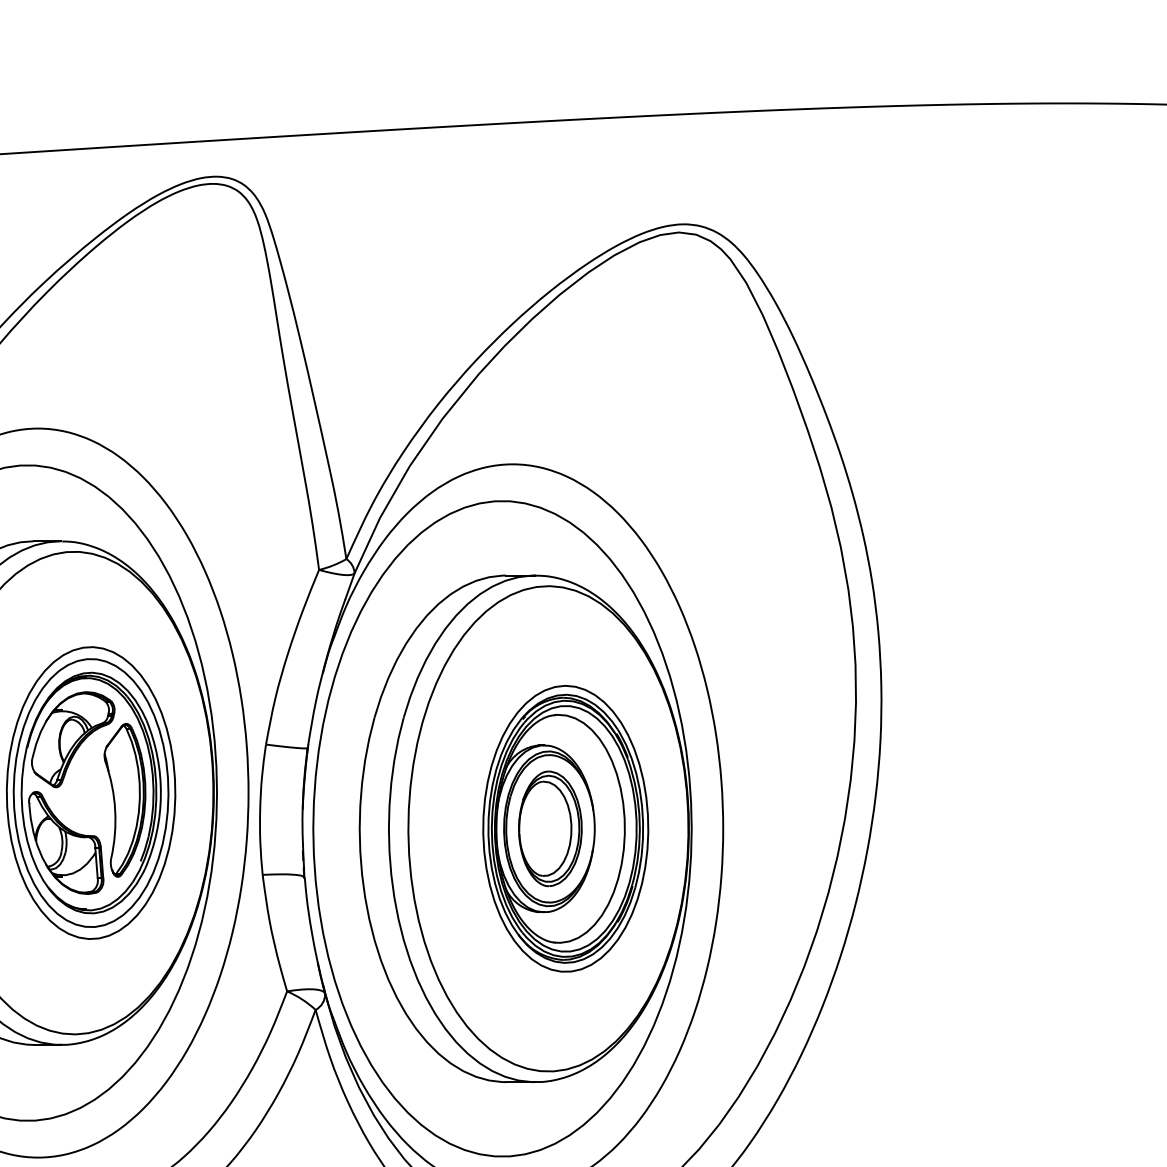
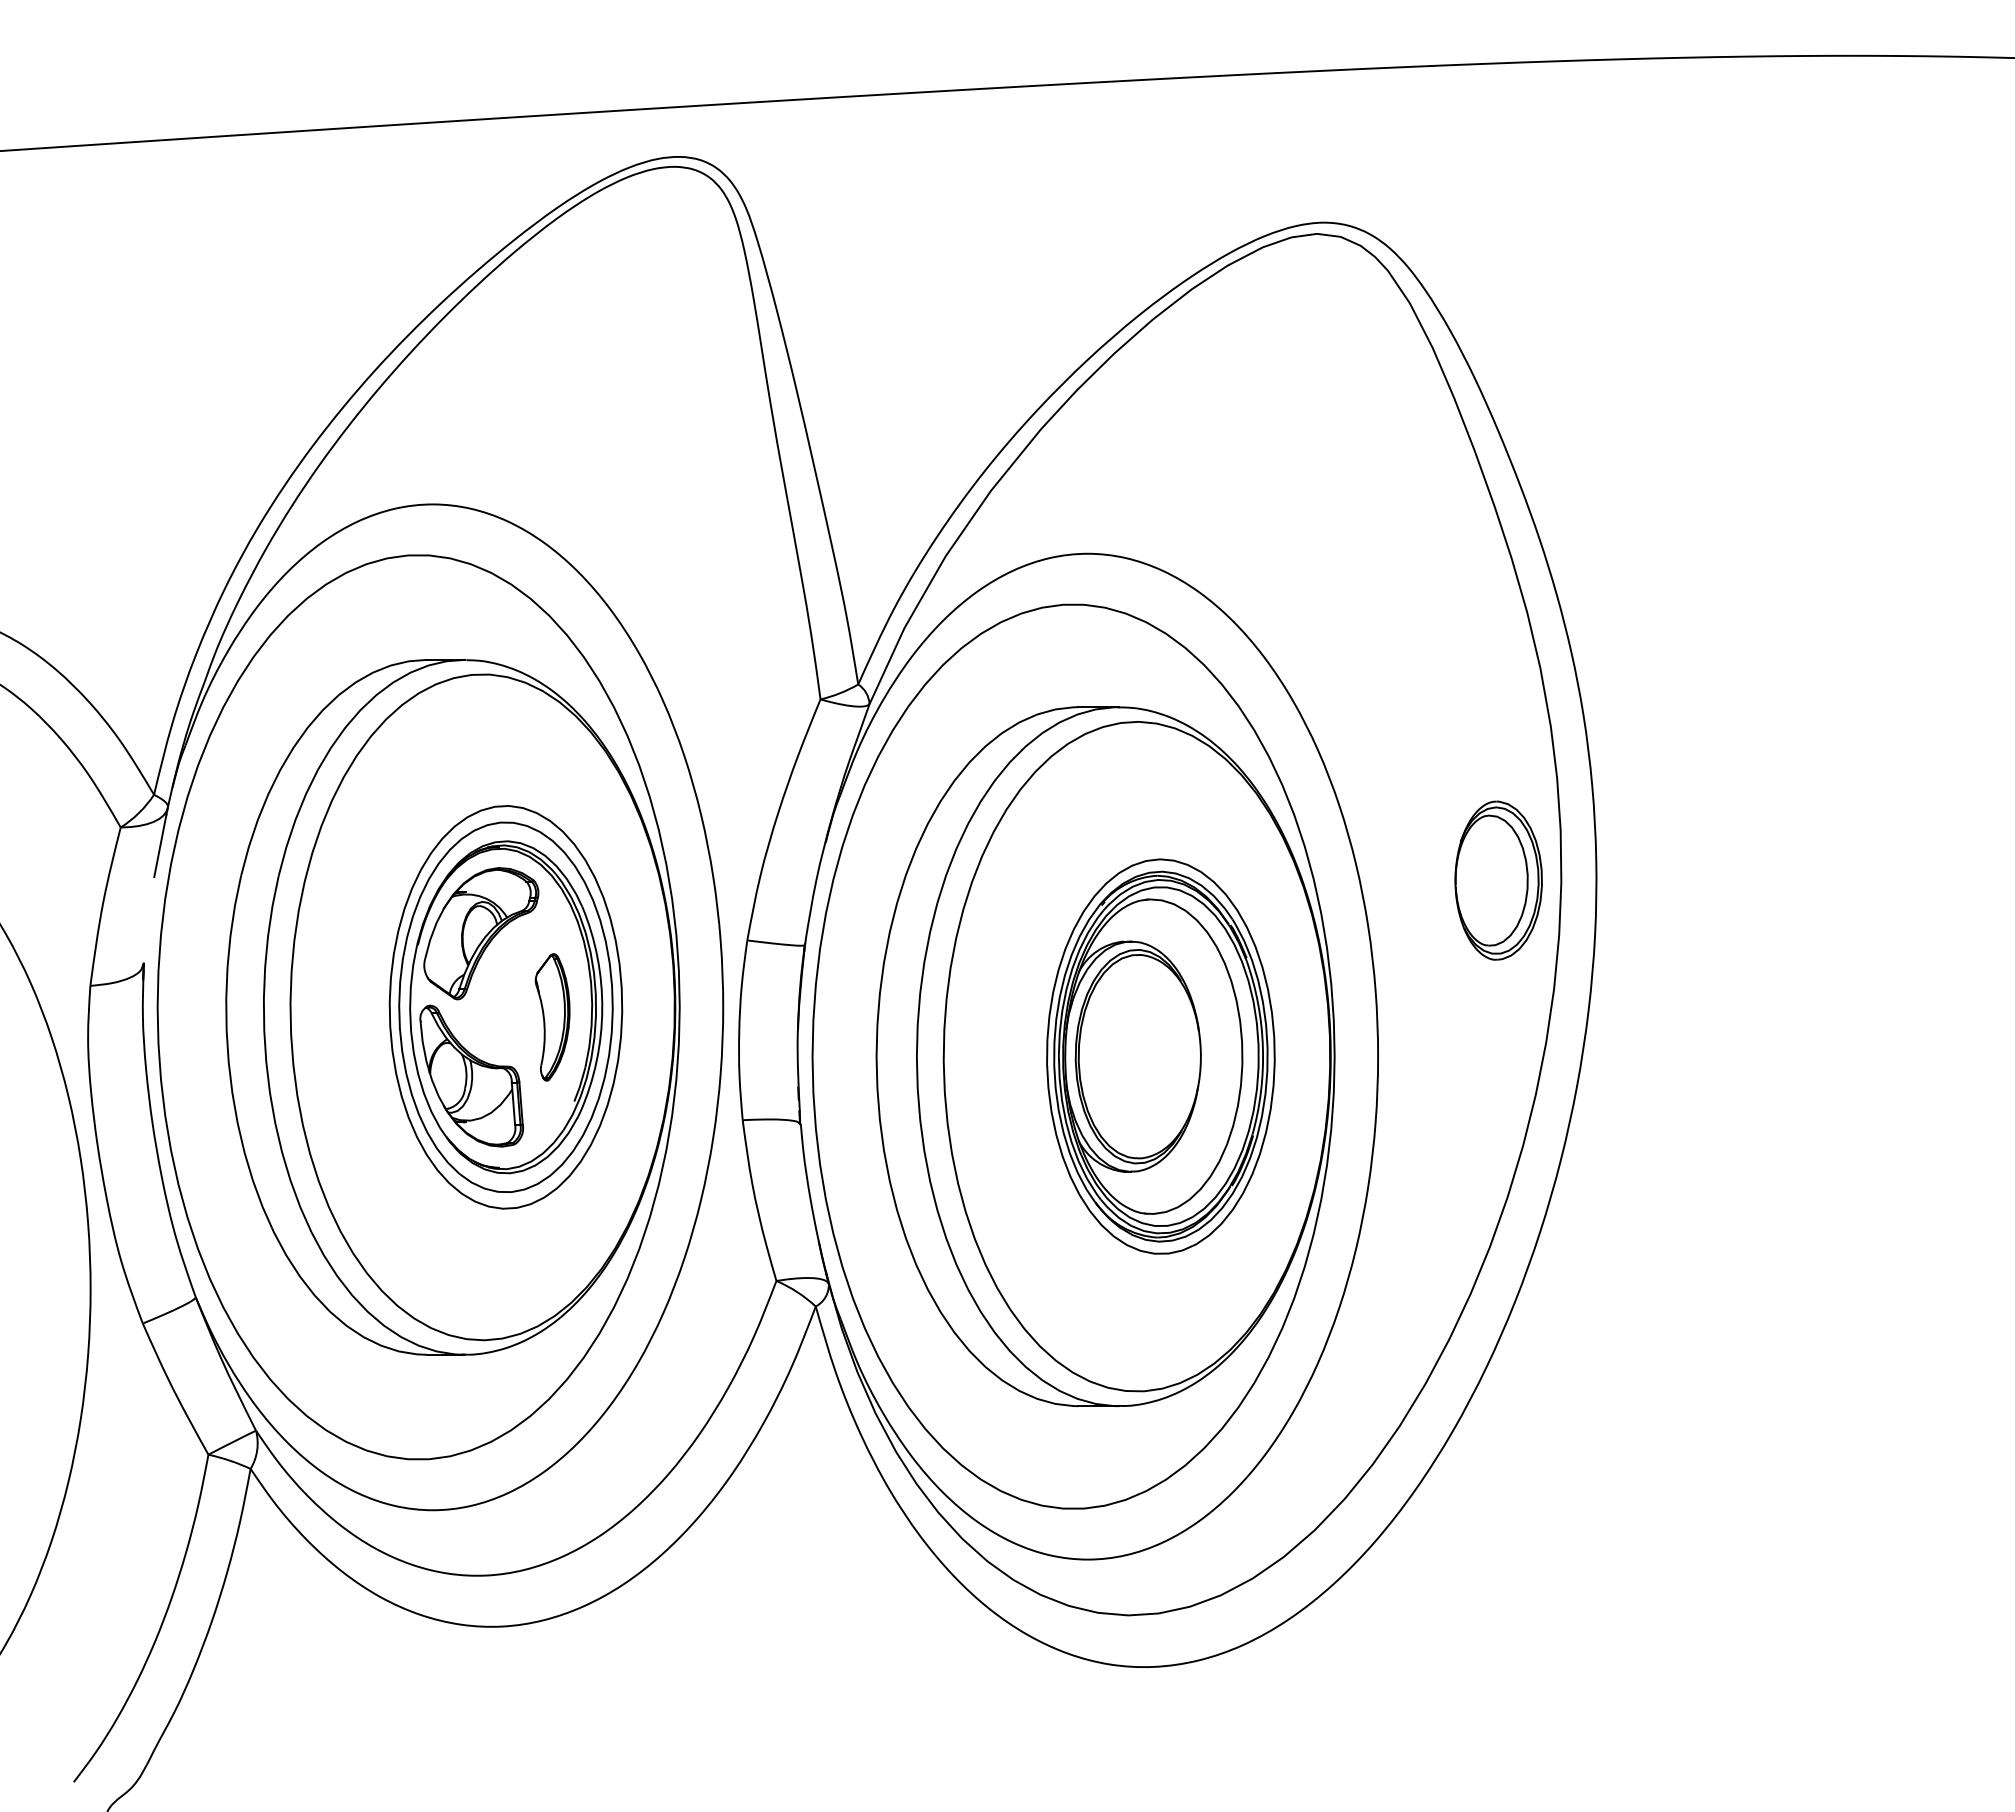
part: (124, 800) -> (552, 1017), size x0.6
part: (550, 828) -> (1498, 880), moved

